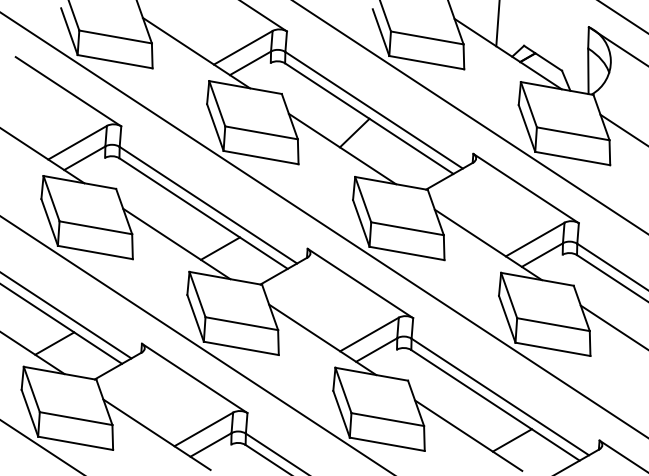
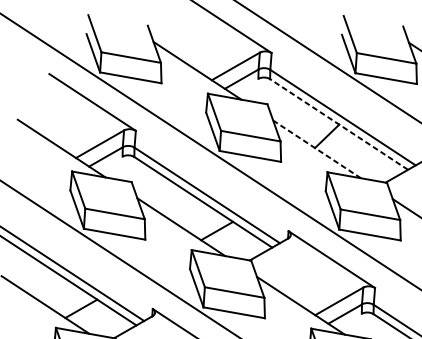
line: (369, 118) -> (339, 124), solid -> dashed
line: (342, 148) -> (317, 148), solid -> dashed

